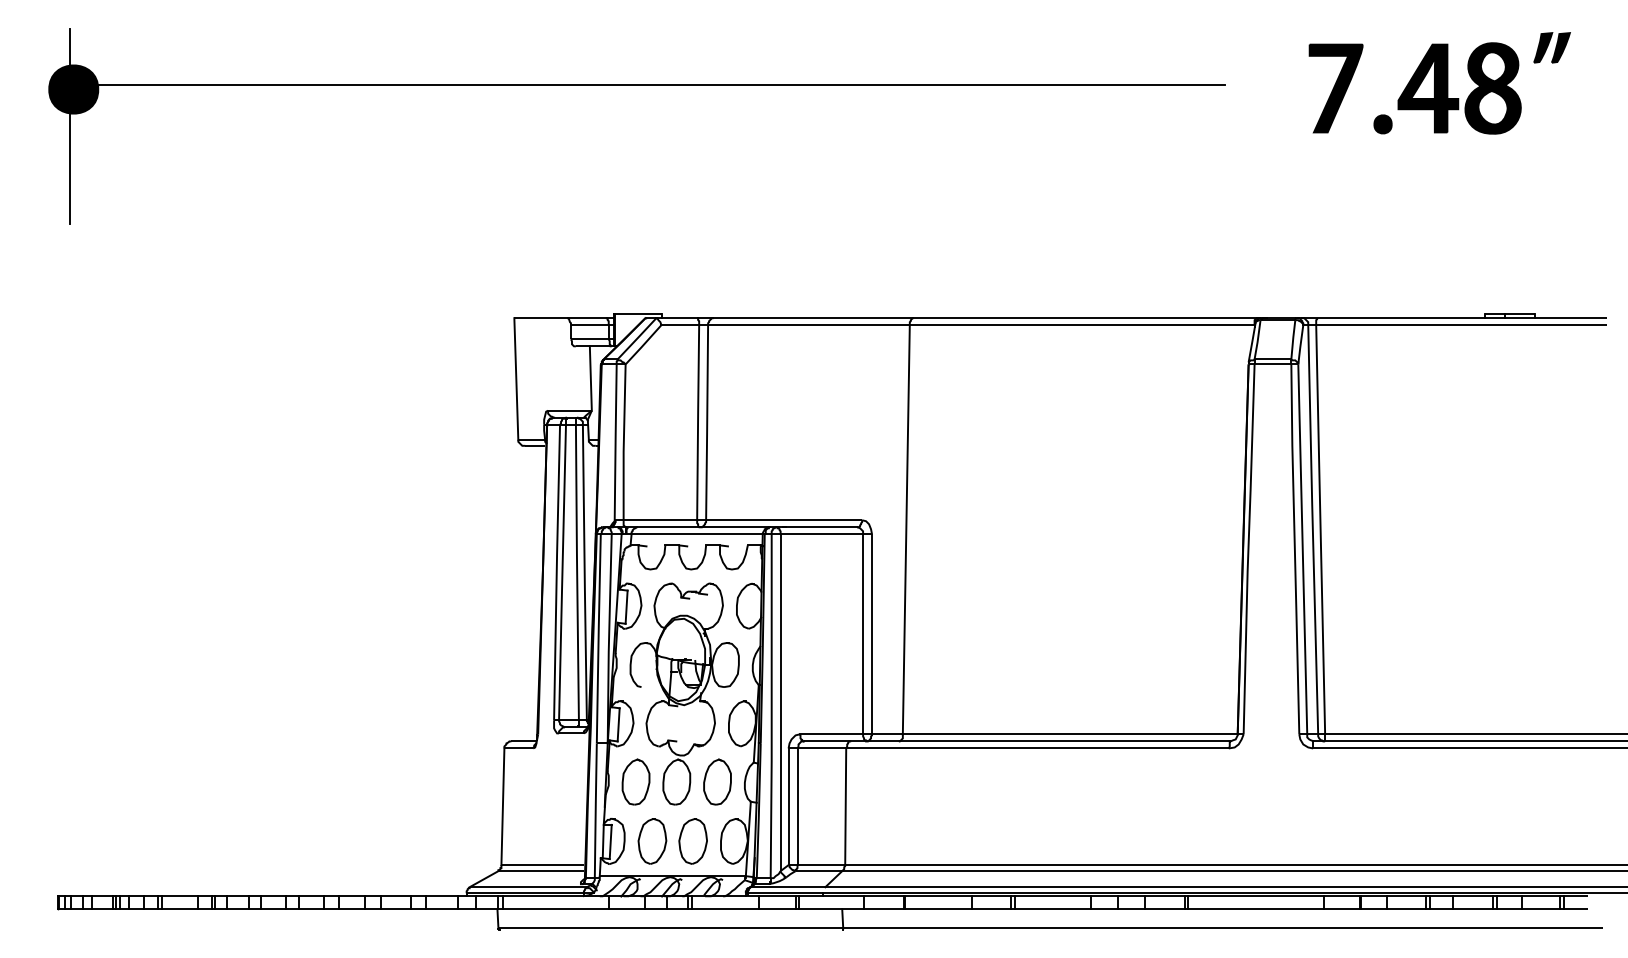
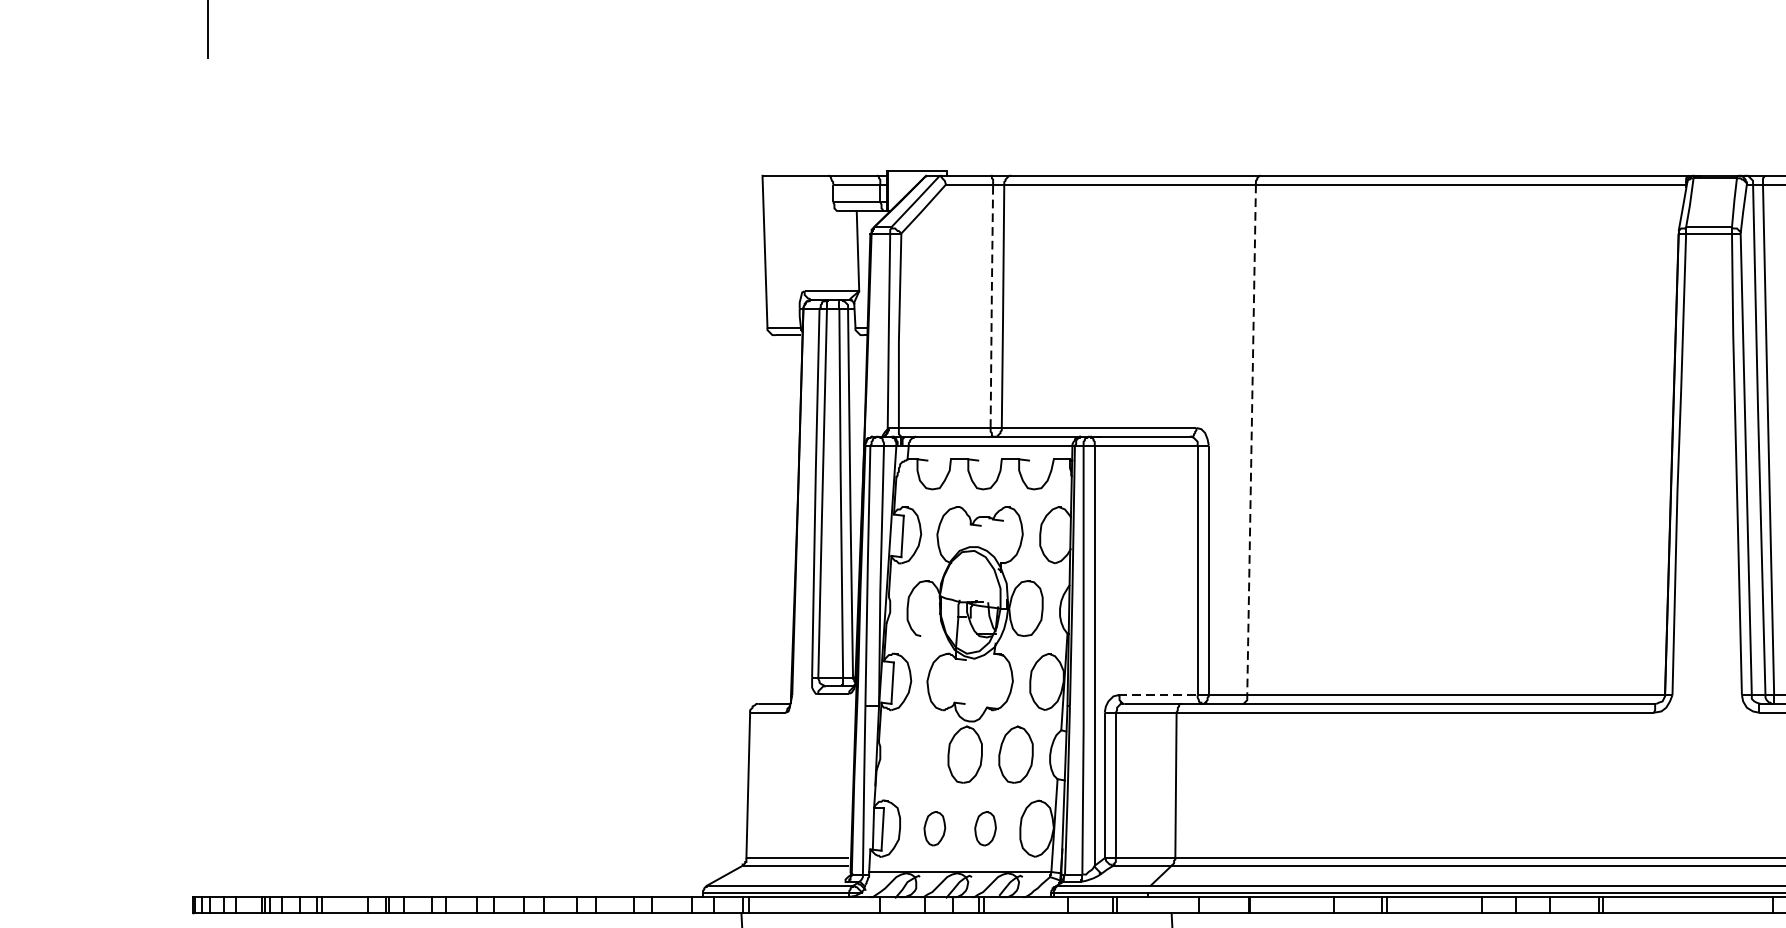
line: (698, 421) -> (992, 304), solid -> dashed
line: (906, 529) -> (1251, 439), solid -> dashed
line: (831, 734) -> (1158, 695), solid -> dashed
part: (635, 781) -> (913, 753), removed
part: (652, 841) -> (934, 828), size x0.6
part: (692, 841) -> (984, 828), size x0.6

